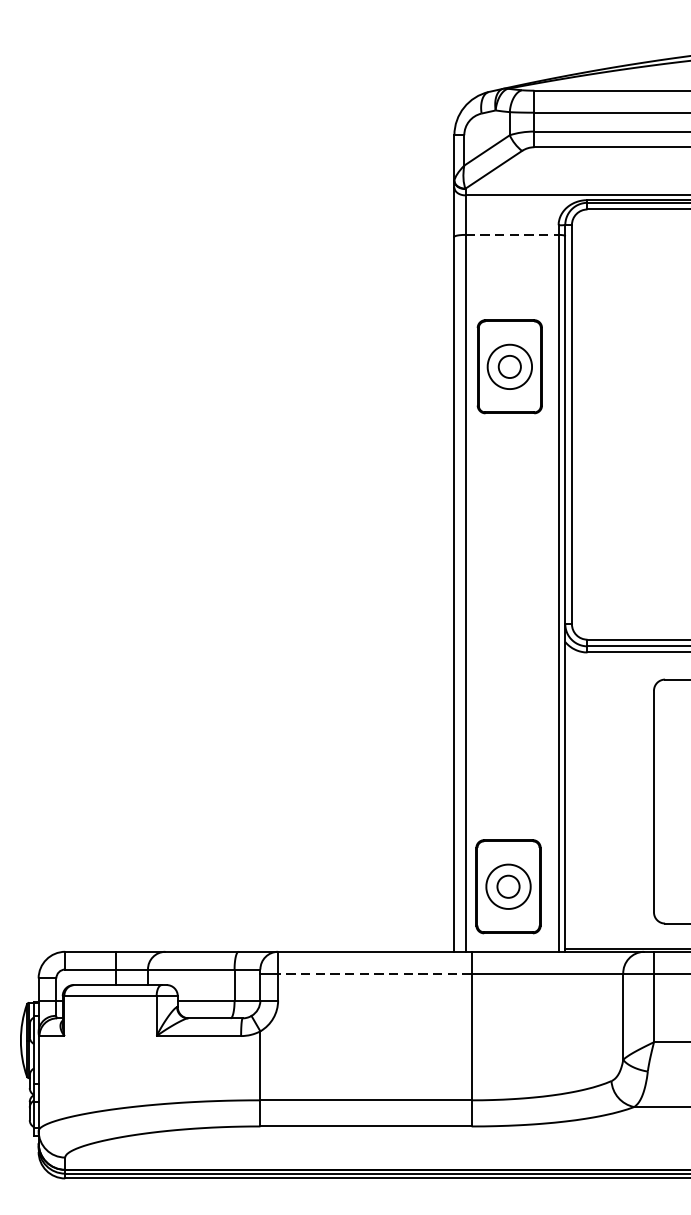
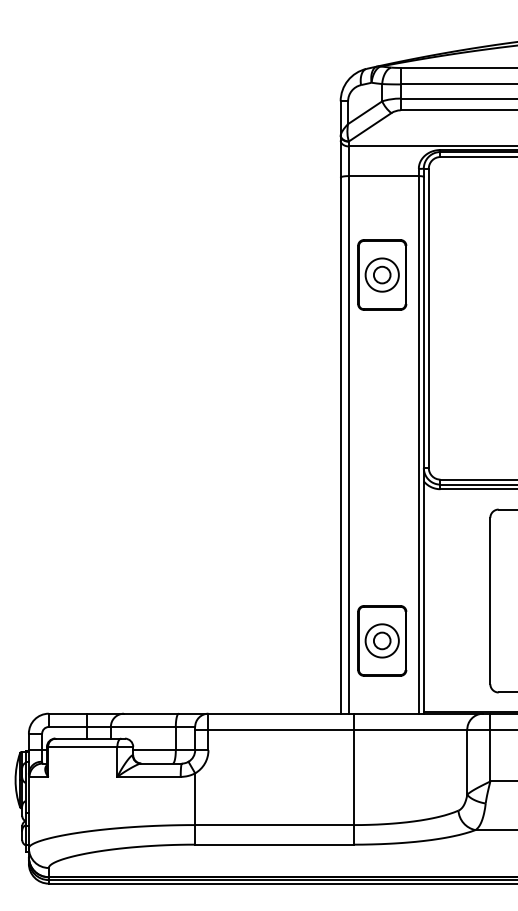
line: (511, 235) -> (383, 176), dashed -> solid
part: (508, 886) -> (382, 640), moved
line: (375, 974) -> (281, 730), dashed -> solid

